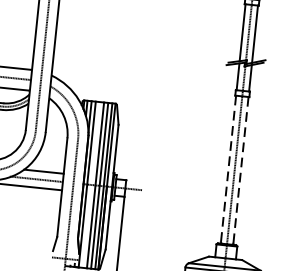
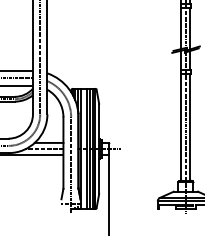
line: (228, 169) -> (181, 127), dashed -> solid
line: (241, 170) -> (190, 127), dashed -> solid

